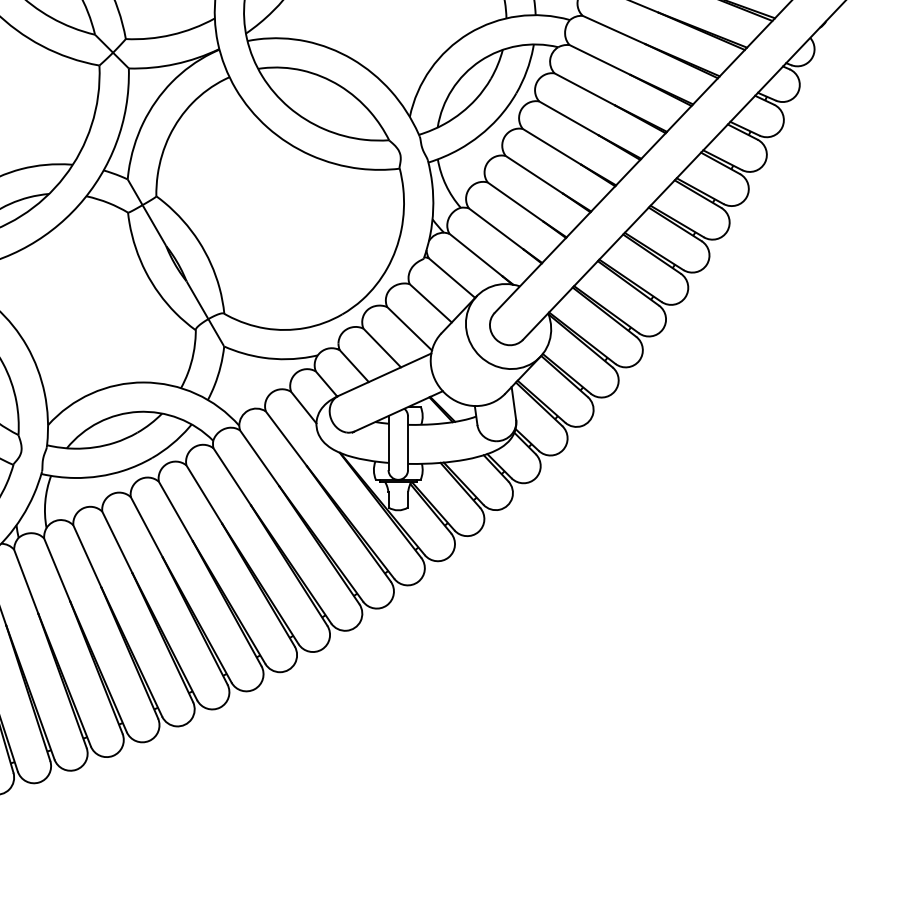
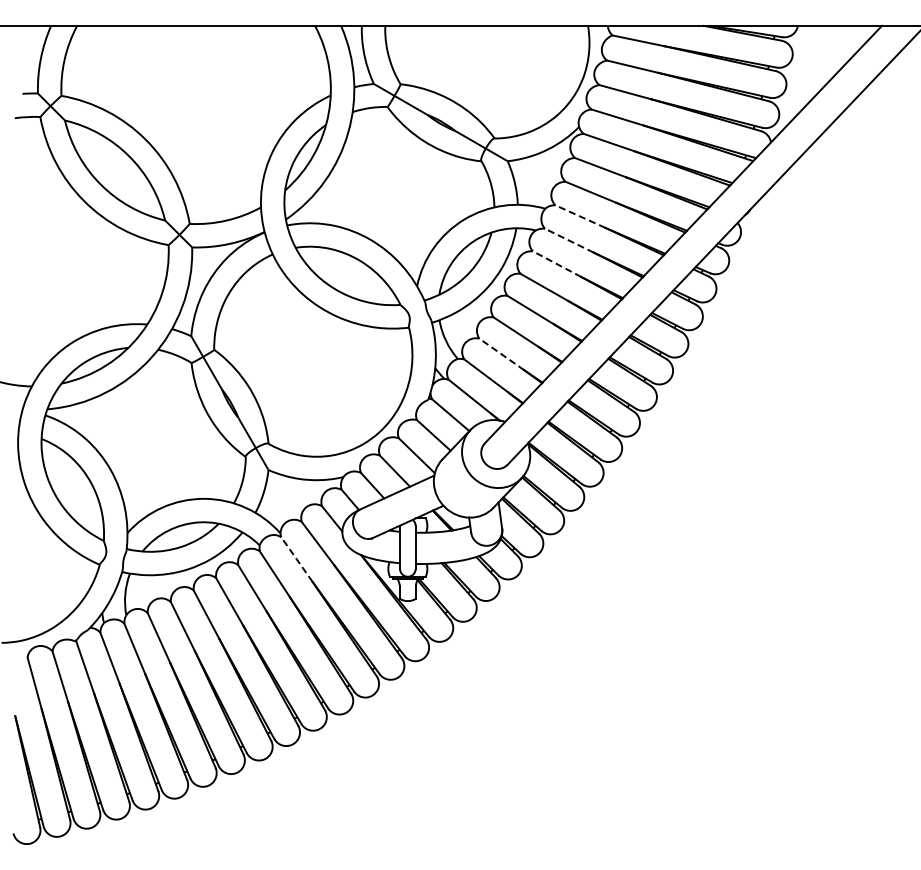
line: (613, 29) -> (580, 216), solid -> dashed
line: (598, 59) -> (568, 240), solid -> dashed
line: (583, 88) -> (556, 263), solid -> dashed
line: (515, 202) -> (501, 354), solid -> dashed
line: (259, 458) -> (296, 559), solid -> dashed

